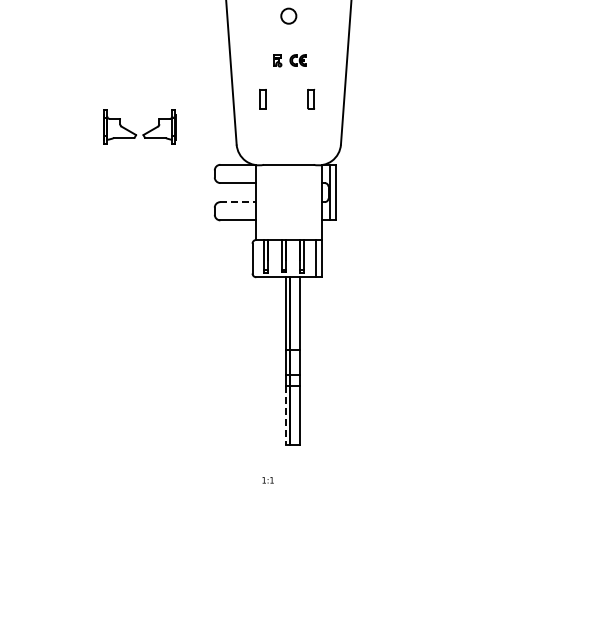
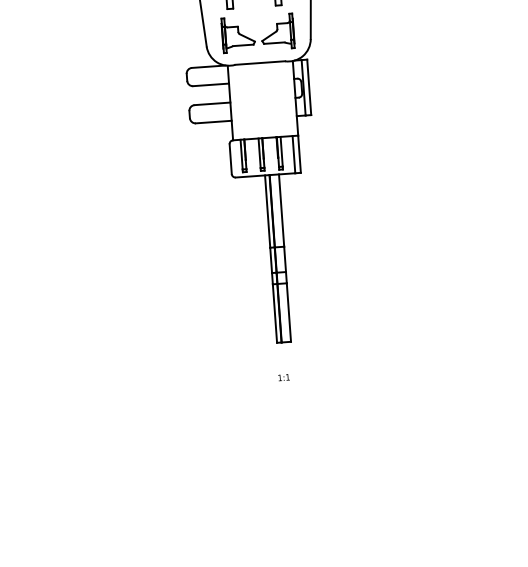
part: (135, 133) -> (254, 40), moved
line: (238, 202) -> (212, 104), dashed -> solid
line: (285, 416) -> (274, 314), dashed -> solid
text: (267, 480) -> (283, 377), moved

